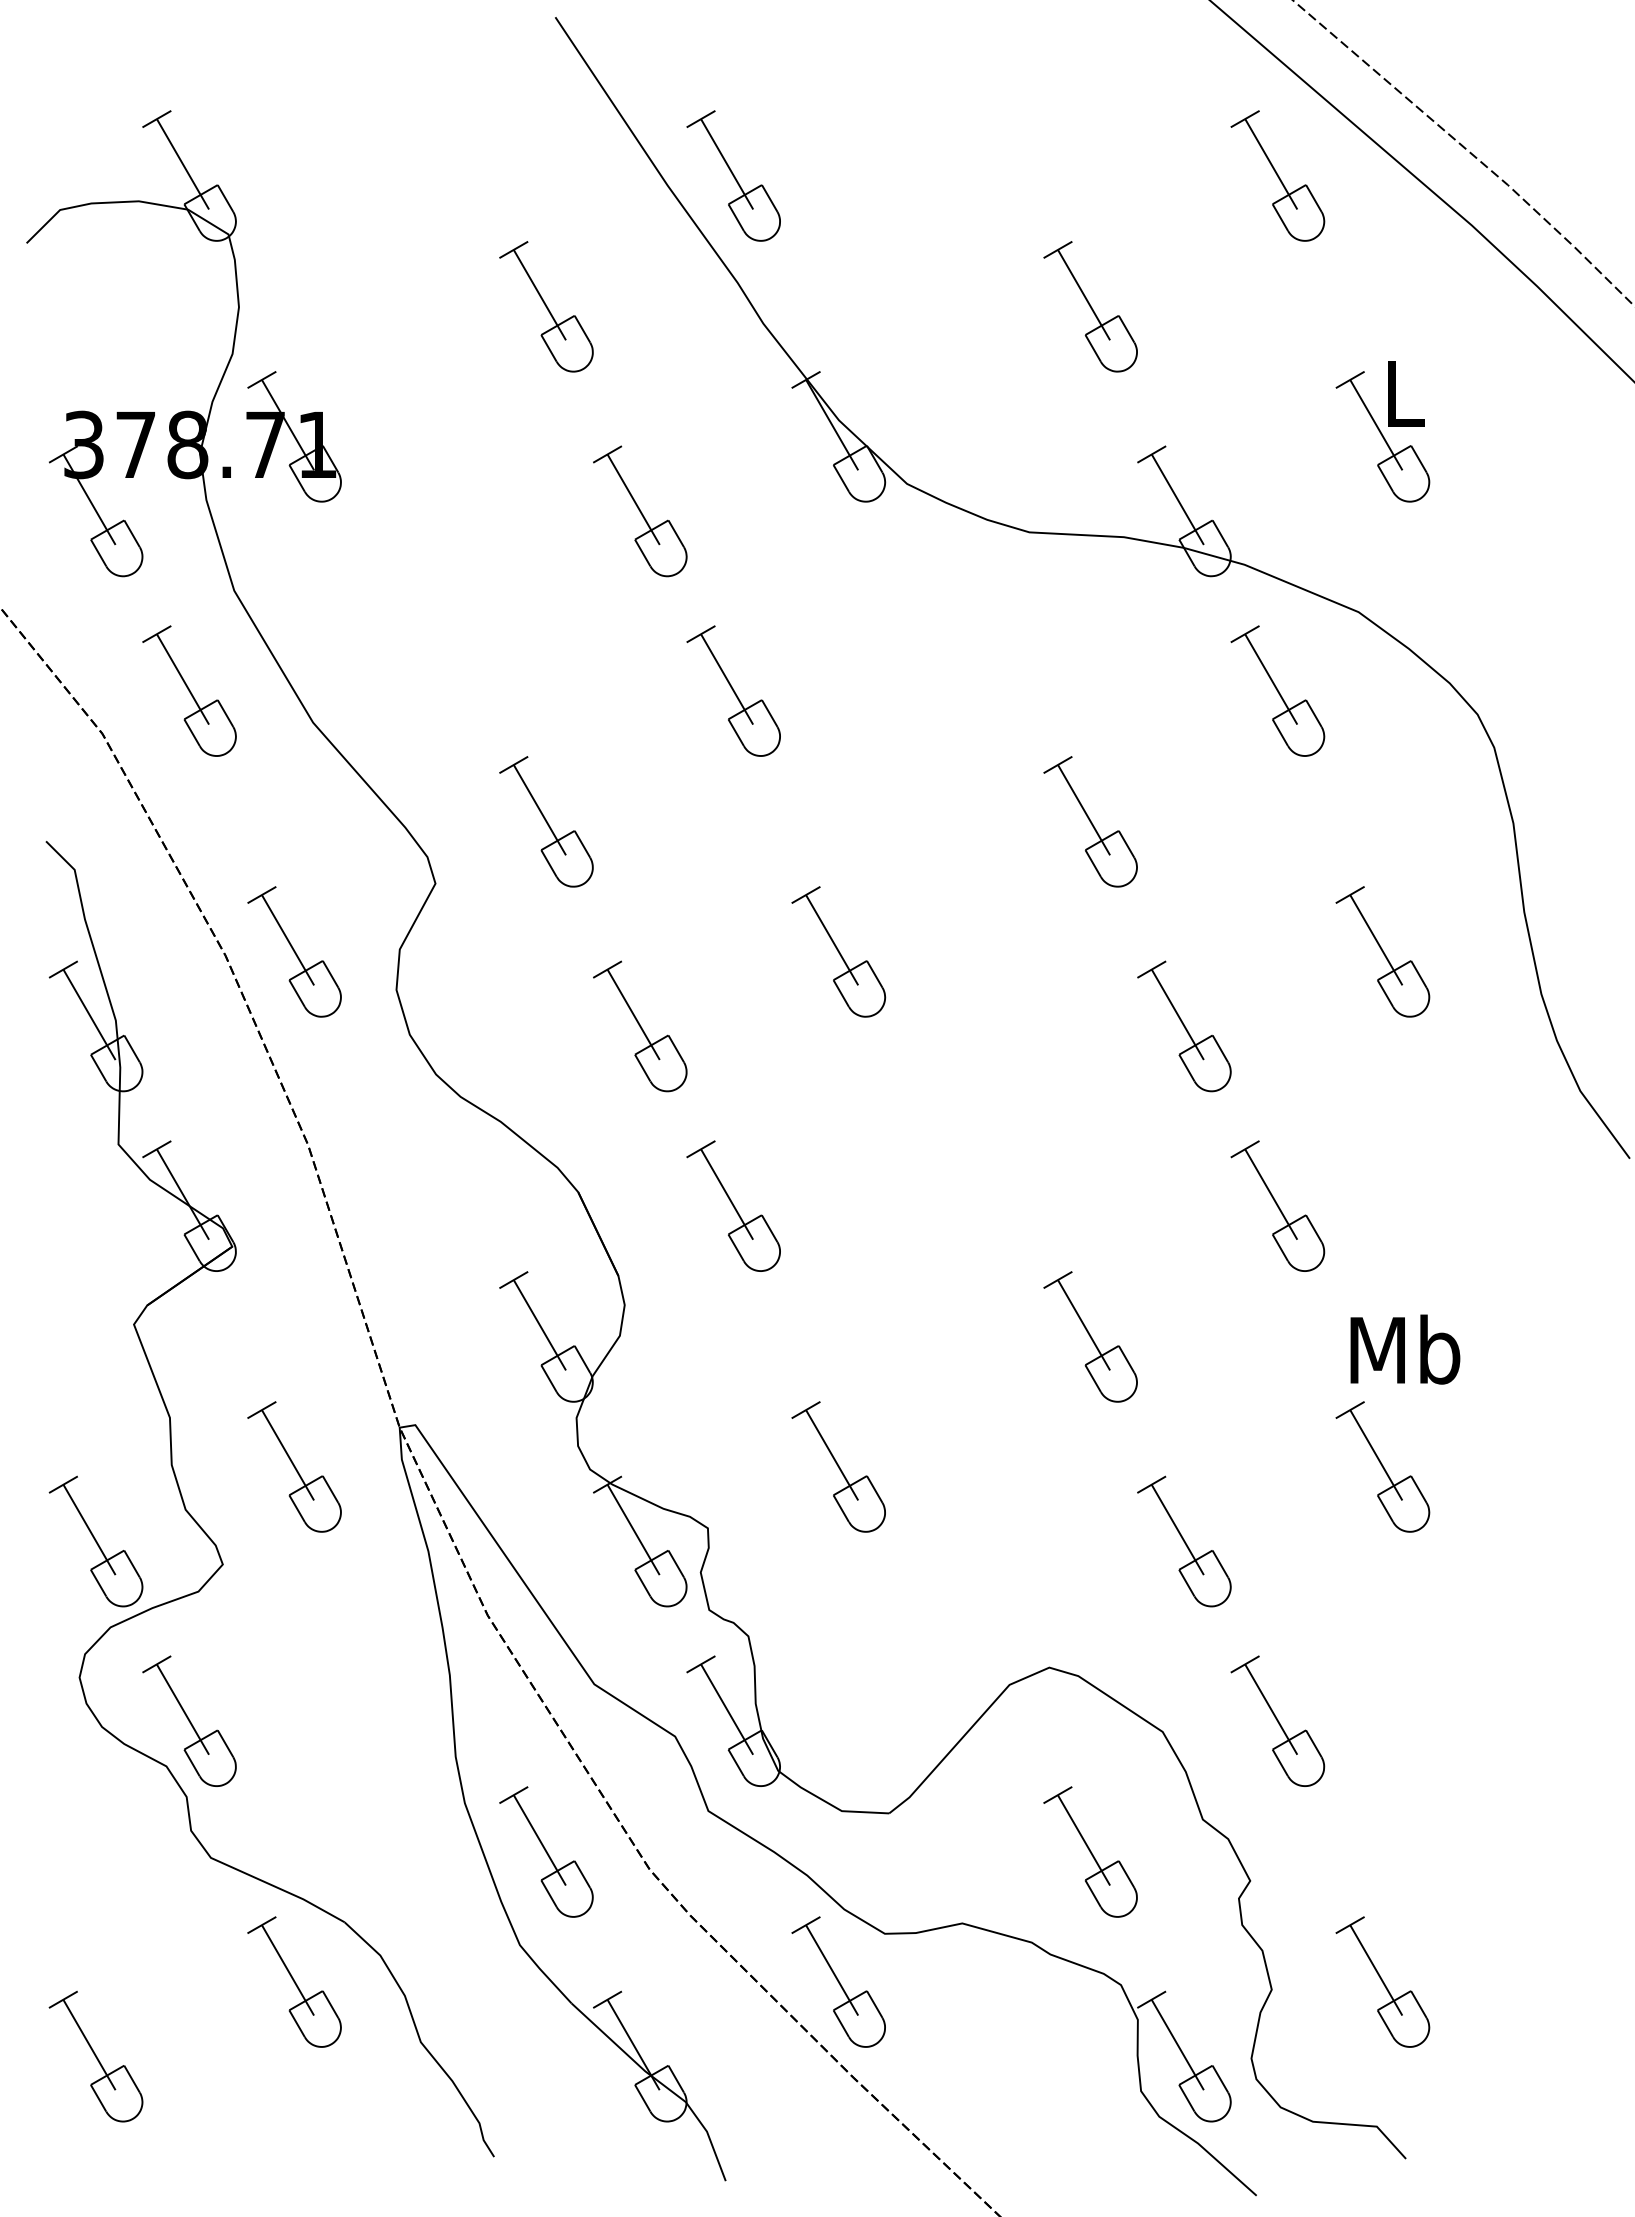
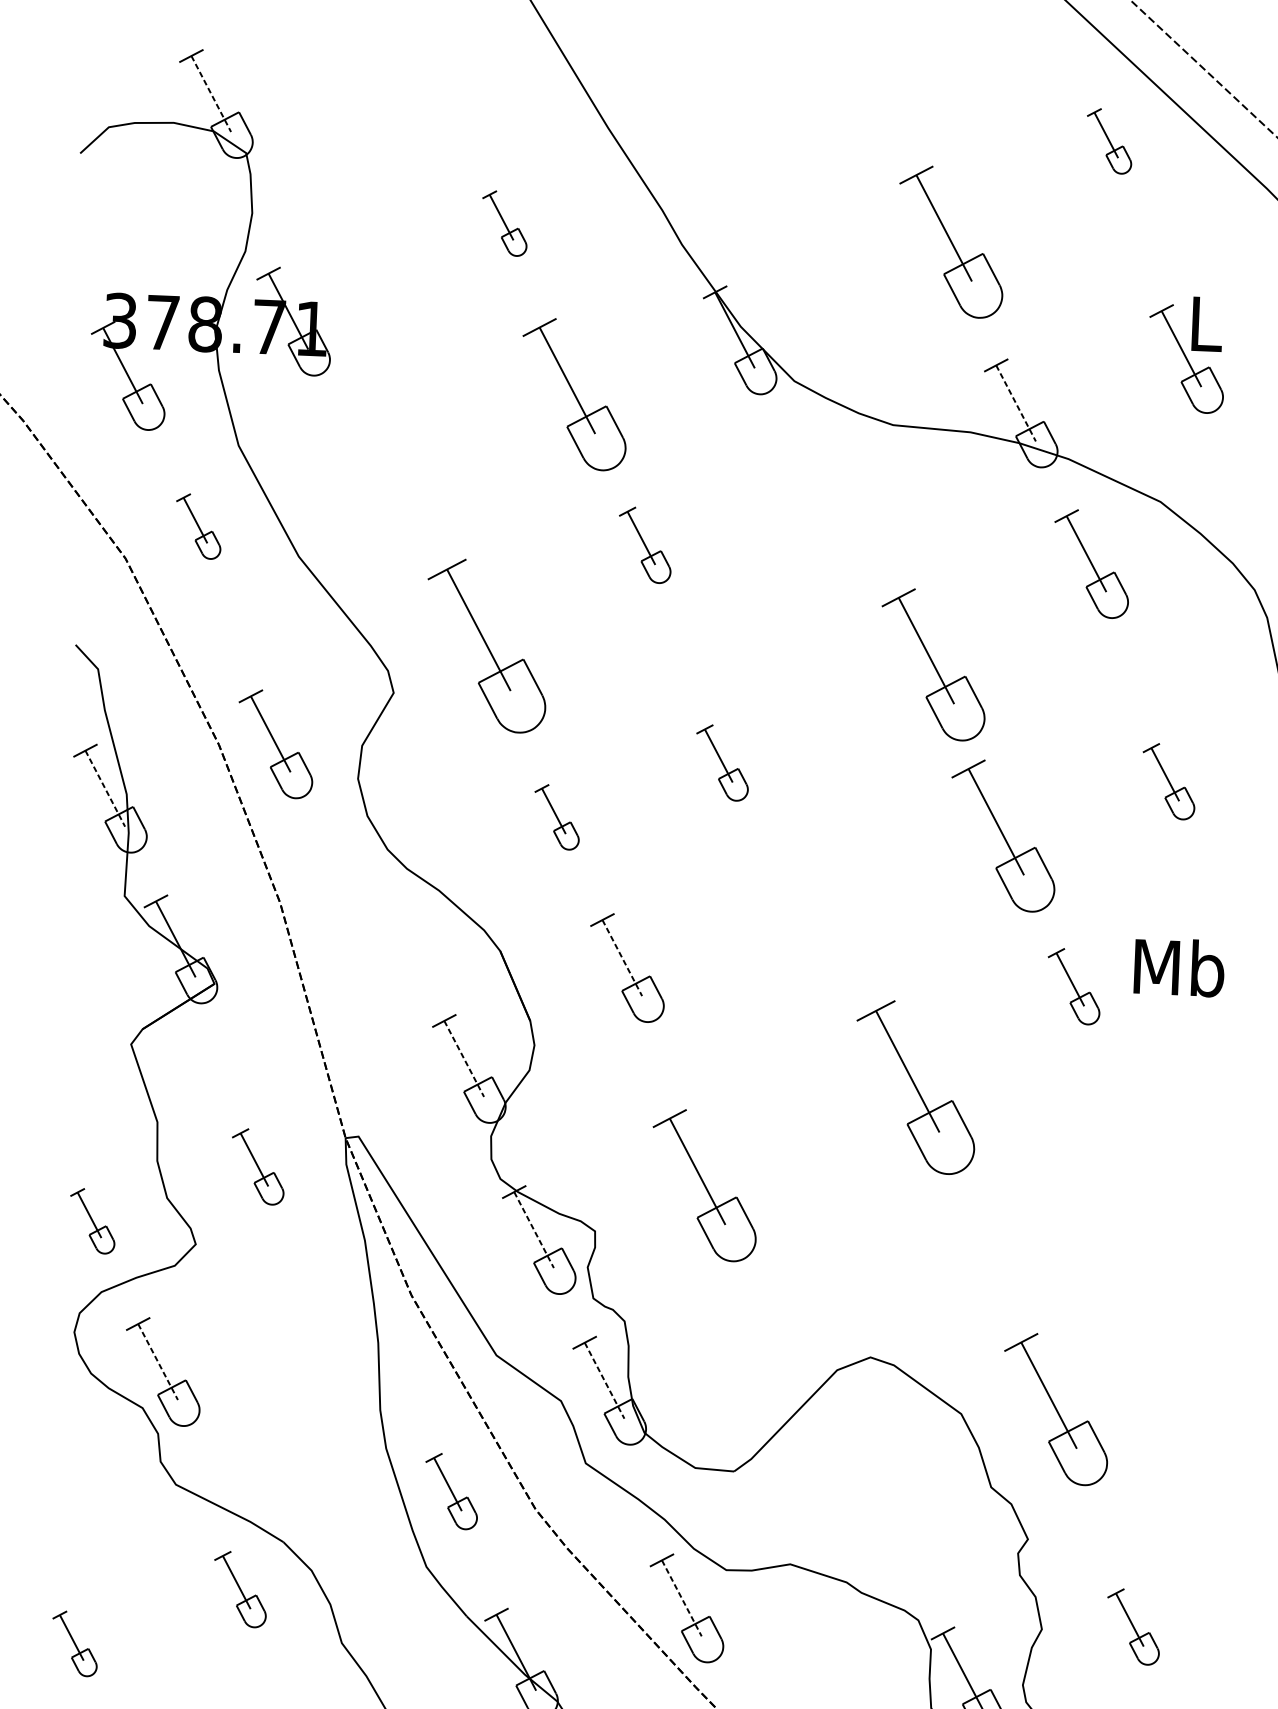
line: (183, 164) -> (211, 94), solid -> dashed
part: (733, 175) -> (662, 122), removed
part: (1277, 175) -> (1109, 140), size x0.6
part: (546, 306) -> (504, 223), size x0.6
part: (1090, 306) -> (951, 241), size x1.4
line: (1178, 500) -> (1016, 404), solid -> dashed
part: (640, 511) -> (574, 394), size x1.4
part: (189, 690) -> (198, 526), size x0.6
part: (733, 690) -> (644, 544), size x0.7
part: (546, 821) -> (486, 645), size x1.6
part: (1090, 821) -> (933, 664), size x1.4
part: (838, 951) -> (722, 762), size x0.7
part: (1382, 951) -> (1168, 781), size x0.7
line: (89, 1015) -> (105, 789), solid -> dashed
part: (640, 1026) -> (557, 817), size x0.6
part: (1184, 1026) -> (1003, 835), size x1.4
line: (727, 1194) -> (622, 958), solid -> dashed
part: (1277, 1205) -> (1073, 986), size x0.7
line: (540, 1325) -> (464, 1059), solid -> dashed
part: (1090, 1336) -> (915, 1087), size x1.6
text: (1405, 1349) -> (1179, 967), moved
part: (294, 1466) -> (257, 1166), size x0.7
part: (838, 1466) -> (704, 1185), size x1.4
part: (1382, 1466) -> (1150, 1203), removed
line: (633, 1530) -> (533, 1230), solid -> dashed
part: (95, 1541) -> (92, 1221), size x0.6
part: (1184, 1541) -> (985, 1258), removed
line: (183, 1710) -> (158, 1362), solid -> dashed
line: (727, 1710) -> (604, 1381), solid -> dashed
part: (1277, 1720) -> (1055, 1408), size x1.4
part: (546, 1851) -> (451, 1490), size x0.7
part: (1090, 1851) -> (897, 1509), removed
line: (832, 1970) -> (682, 1598), solid -> dashed
part: (294, 1981) -> (240, 1588), size x0.7
part: (1382, 1981) -> (1133, 1626), size x0.7
part: (95, 2056) -> (74, 1643), size x0.6

